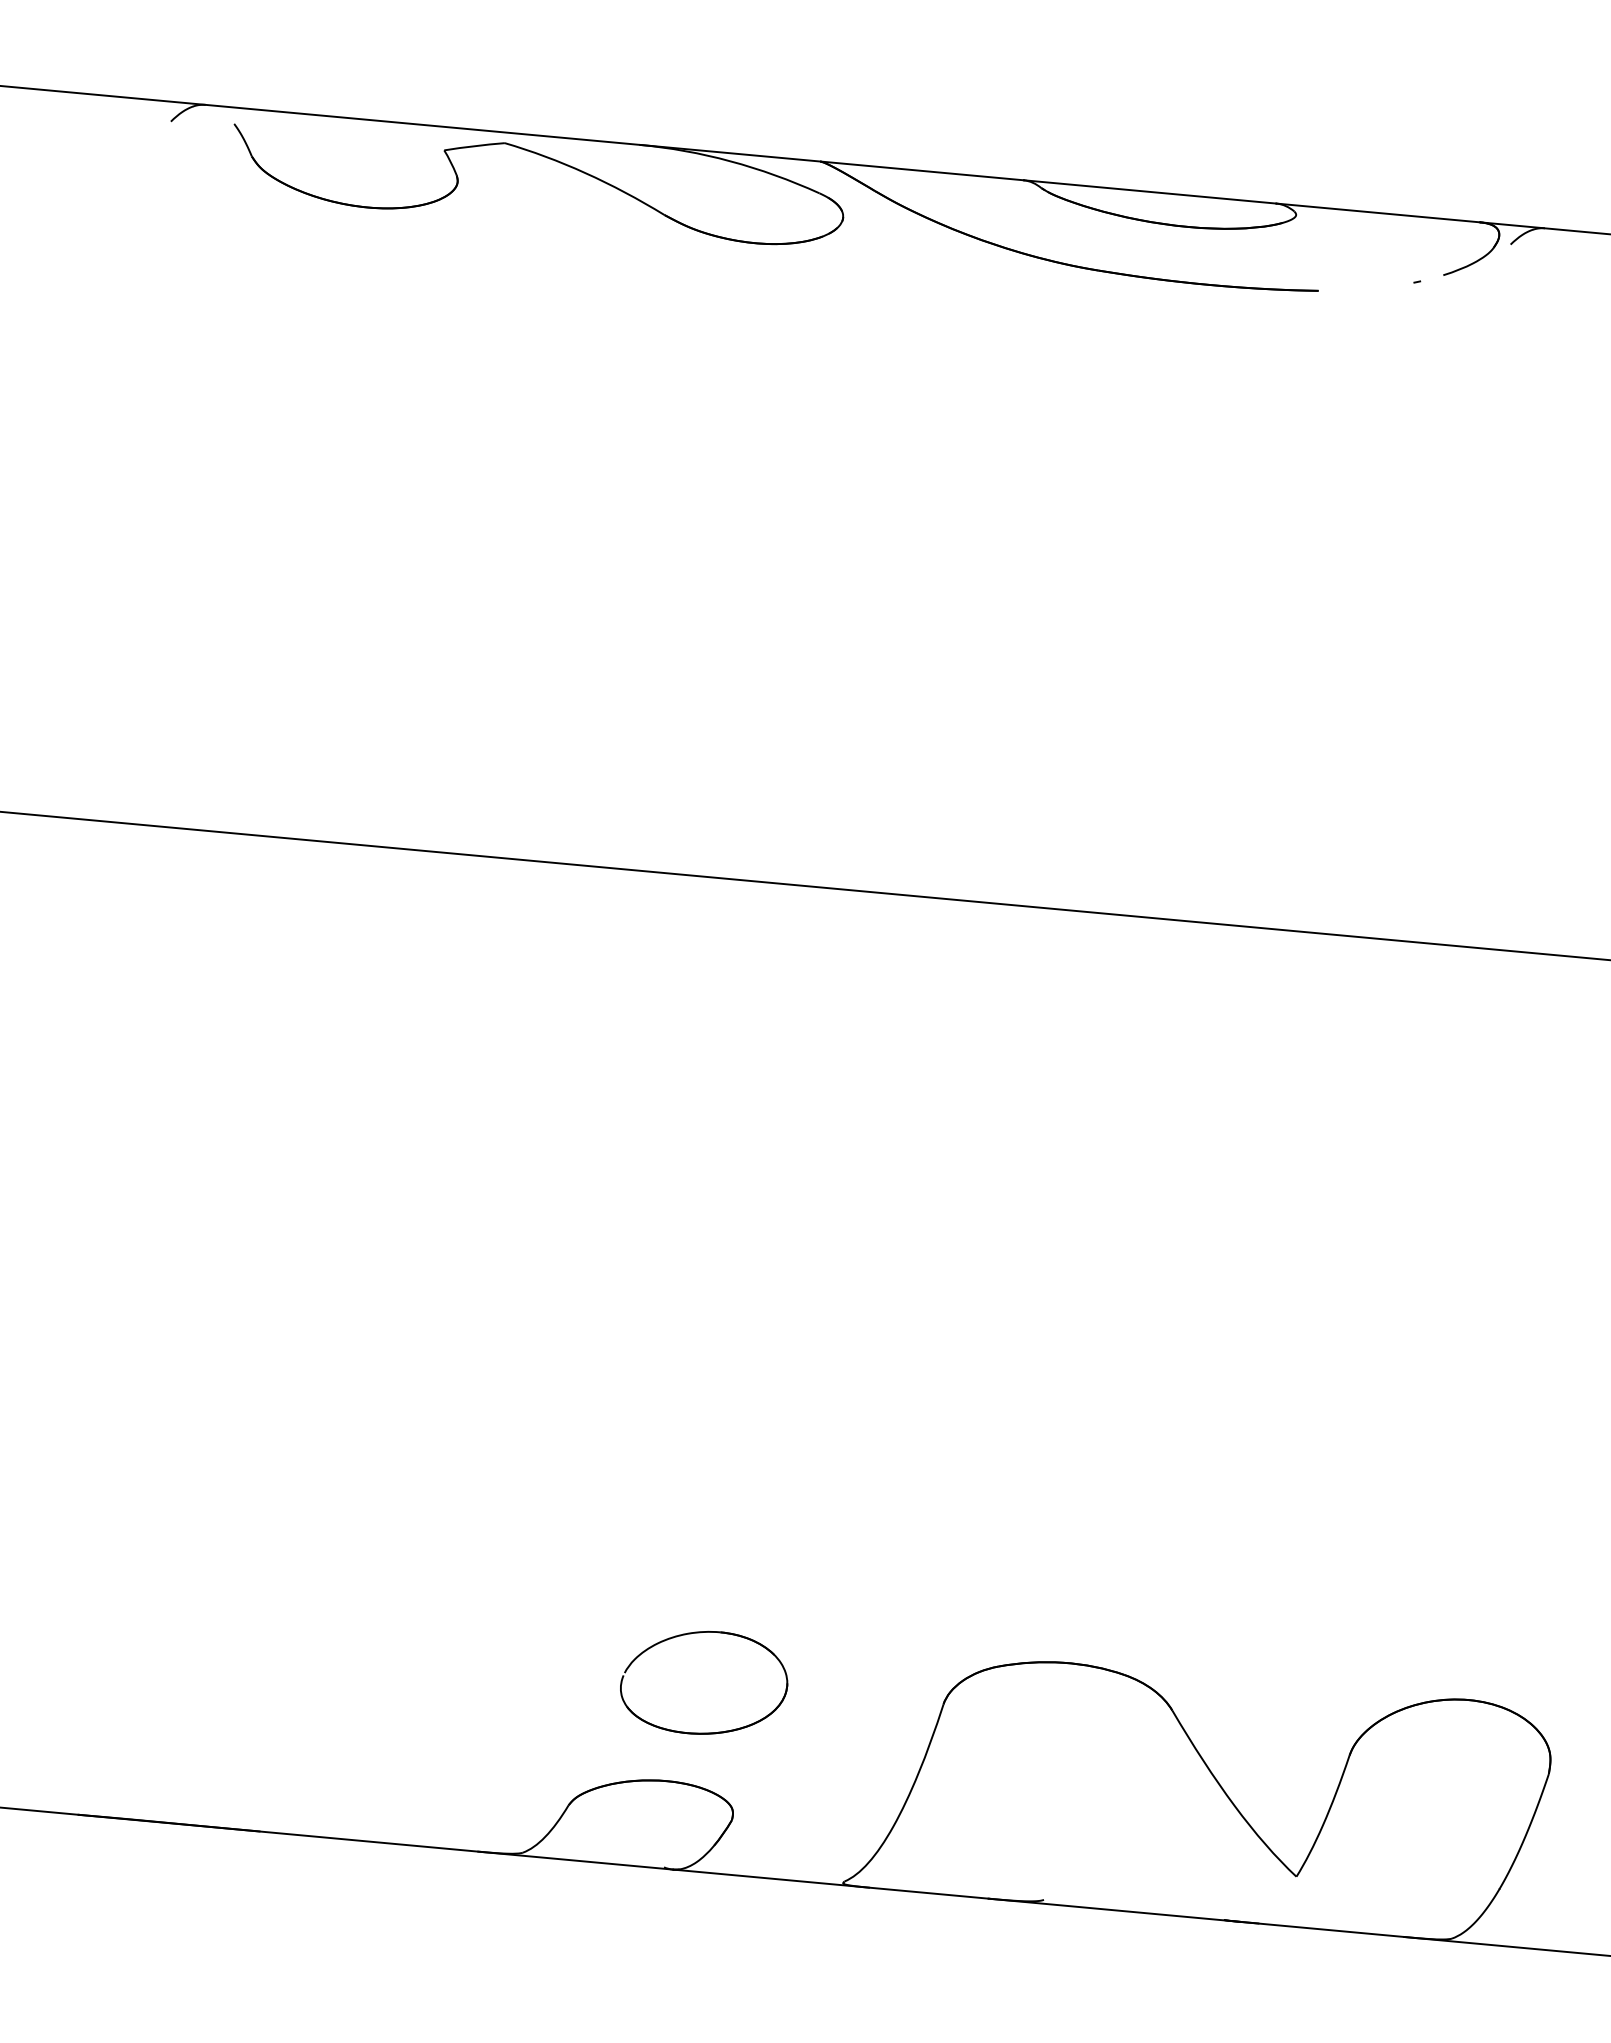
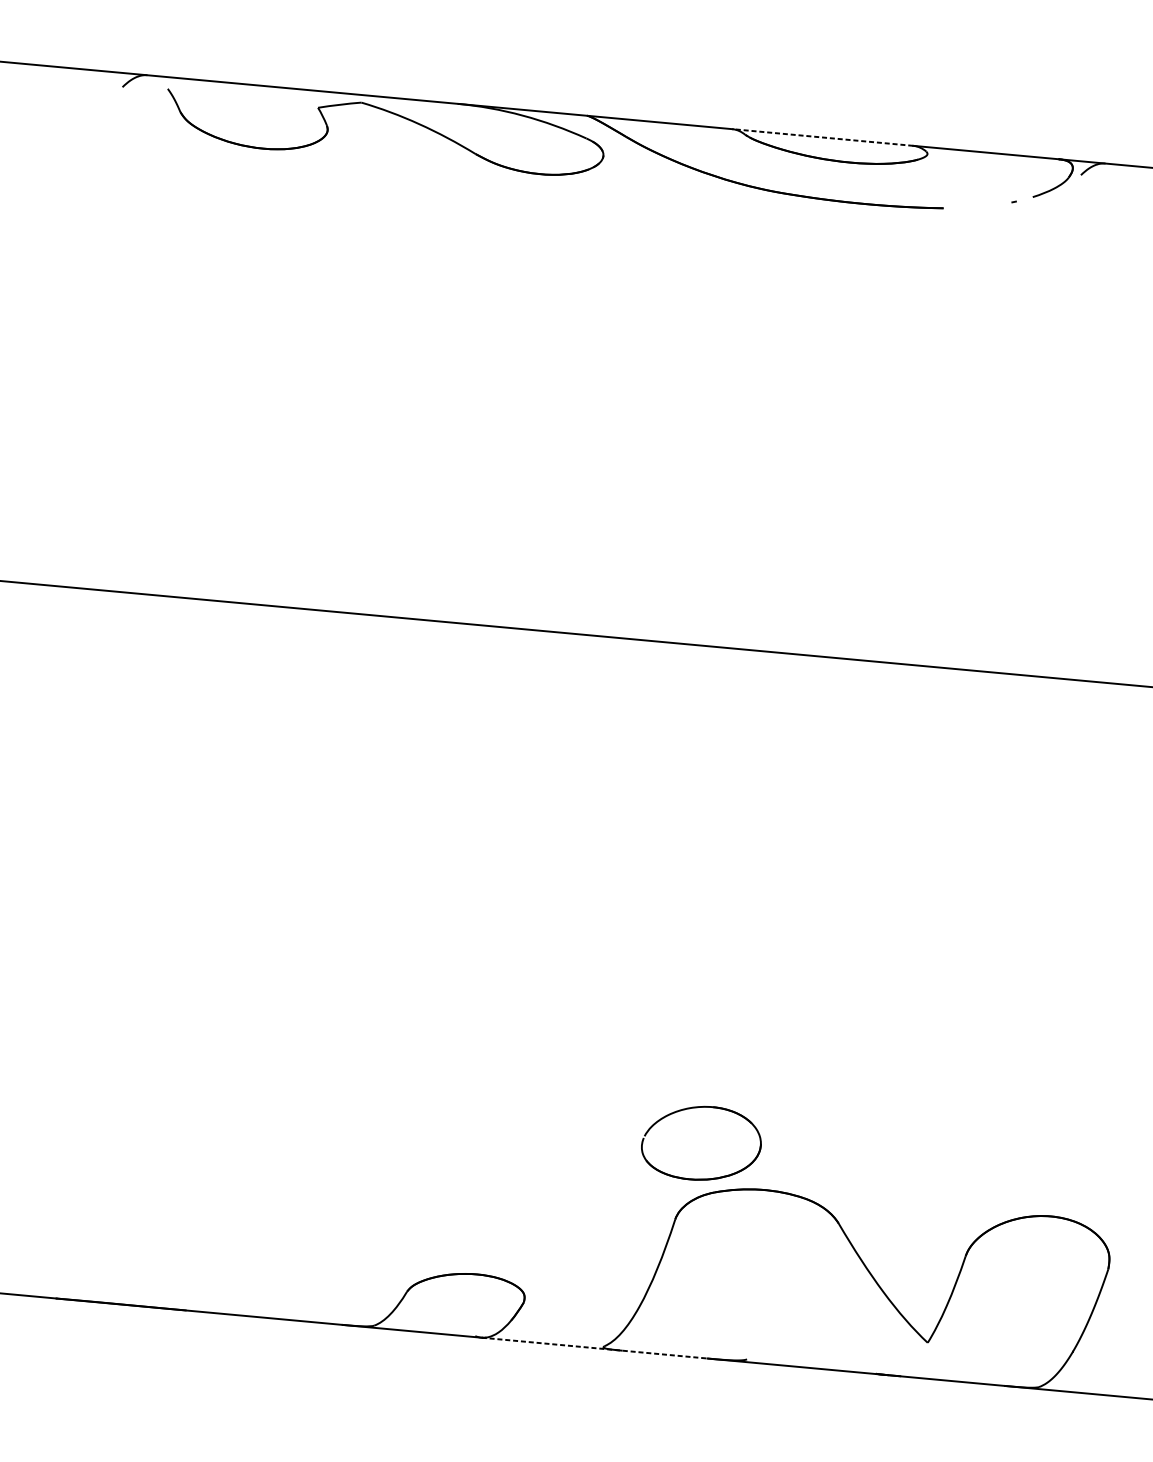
line: (1150, 191) -> (823, 137), solid -> dashed
part: (700, 1633) -> (698, 1108), moved
line: (831, 1884) -> (595, 1348), solid -> dashed

